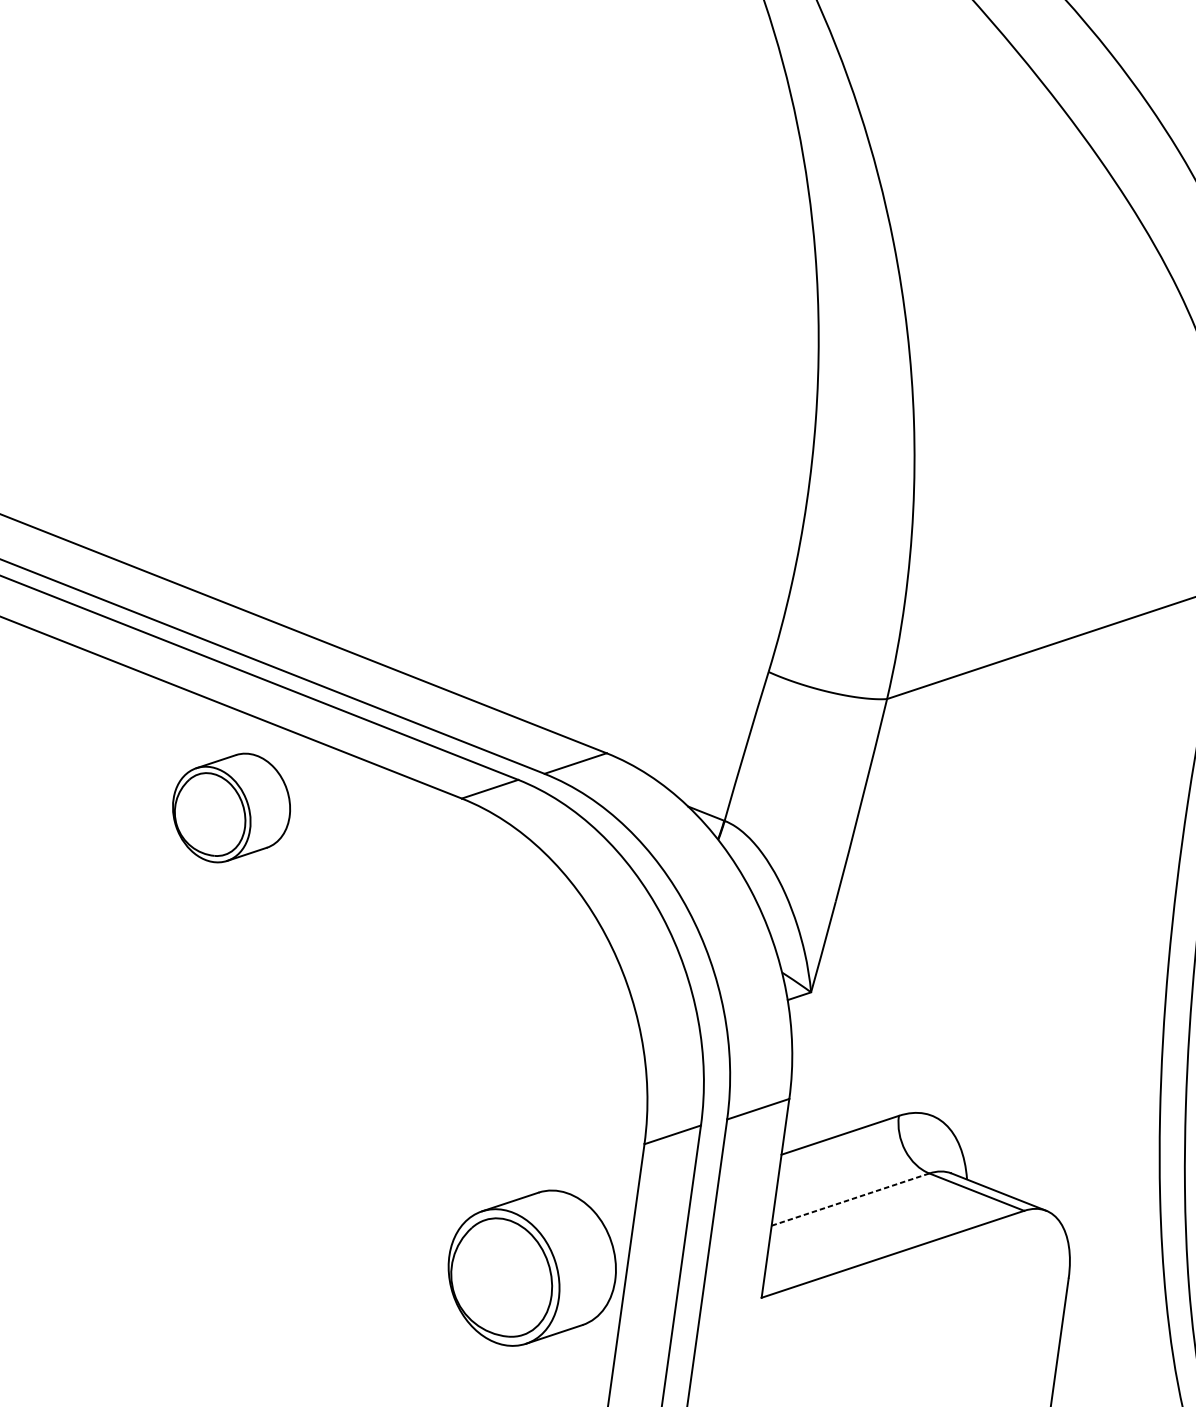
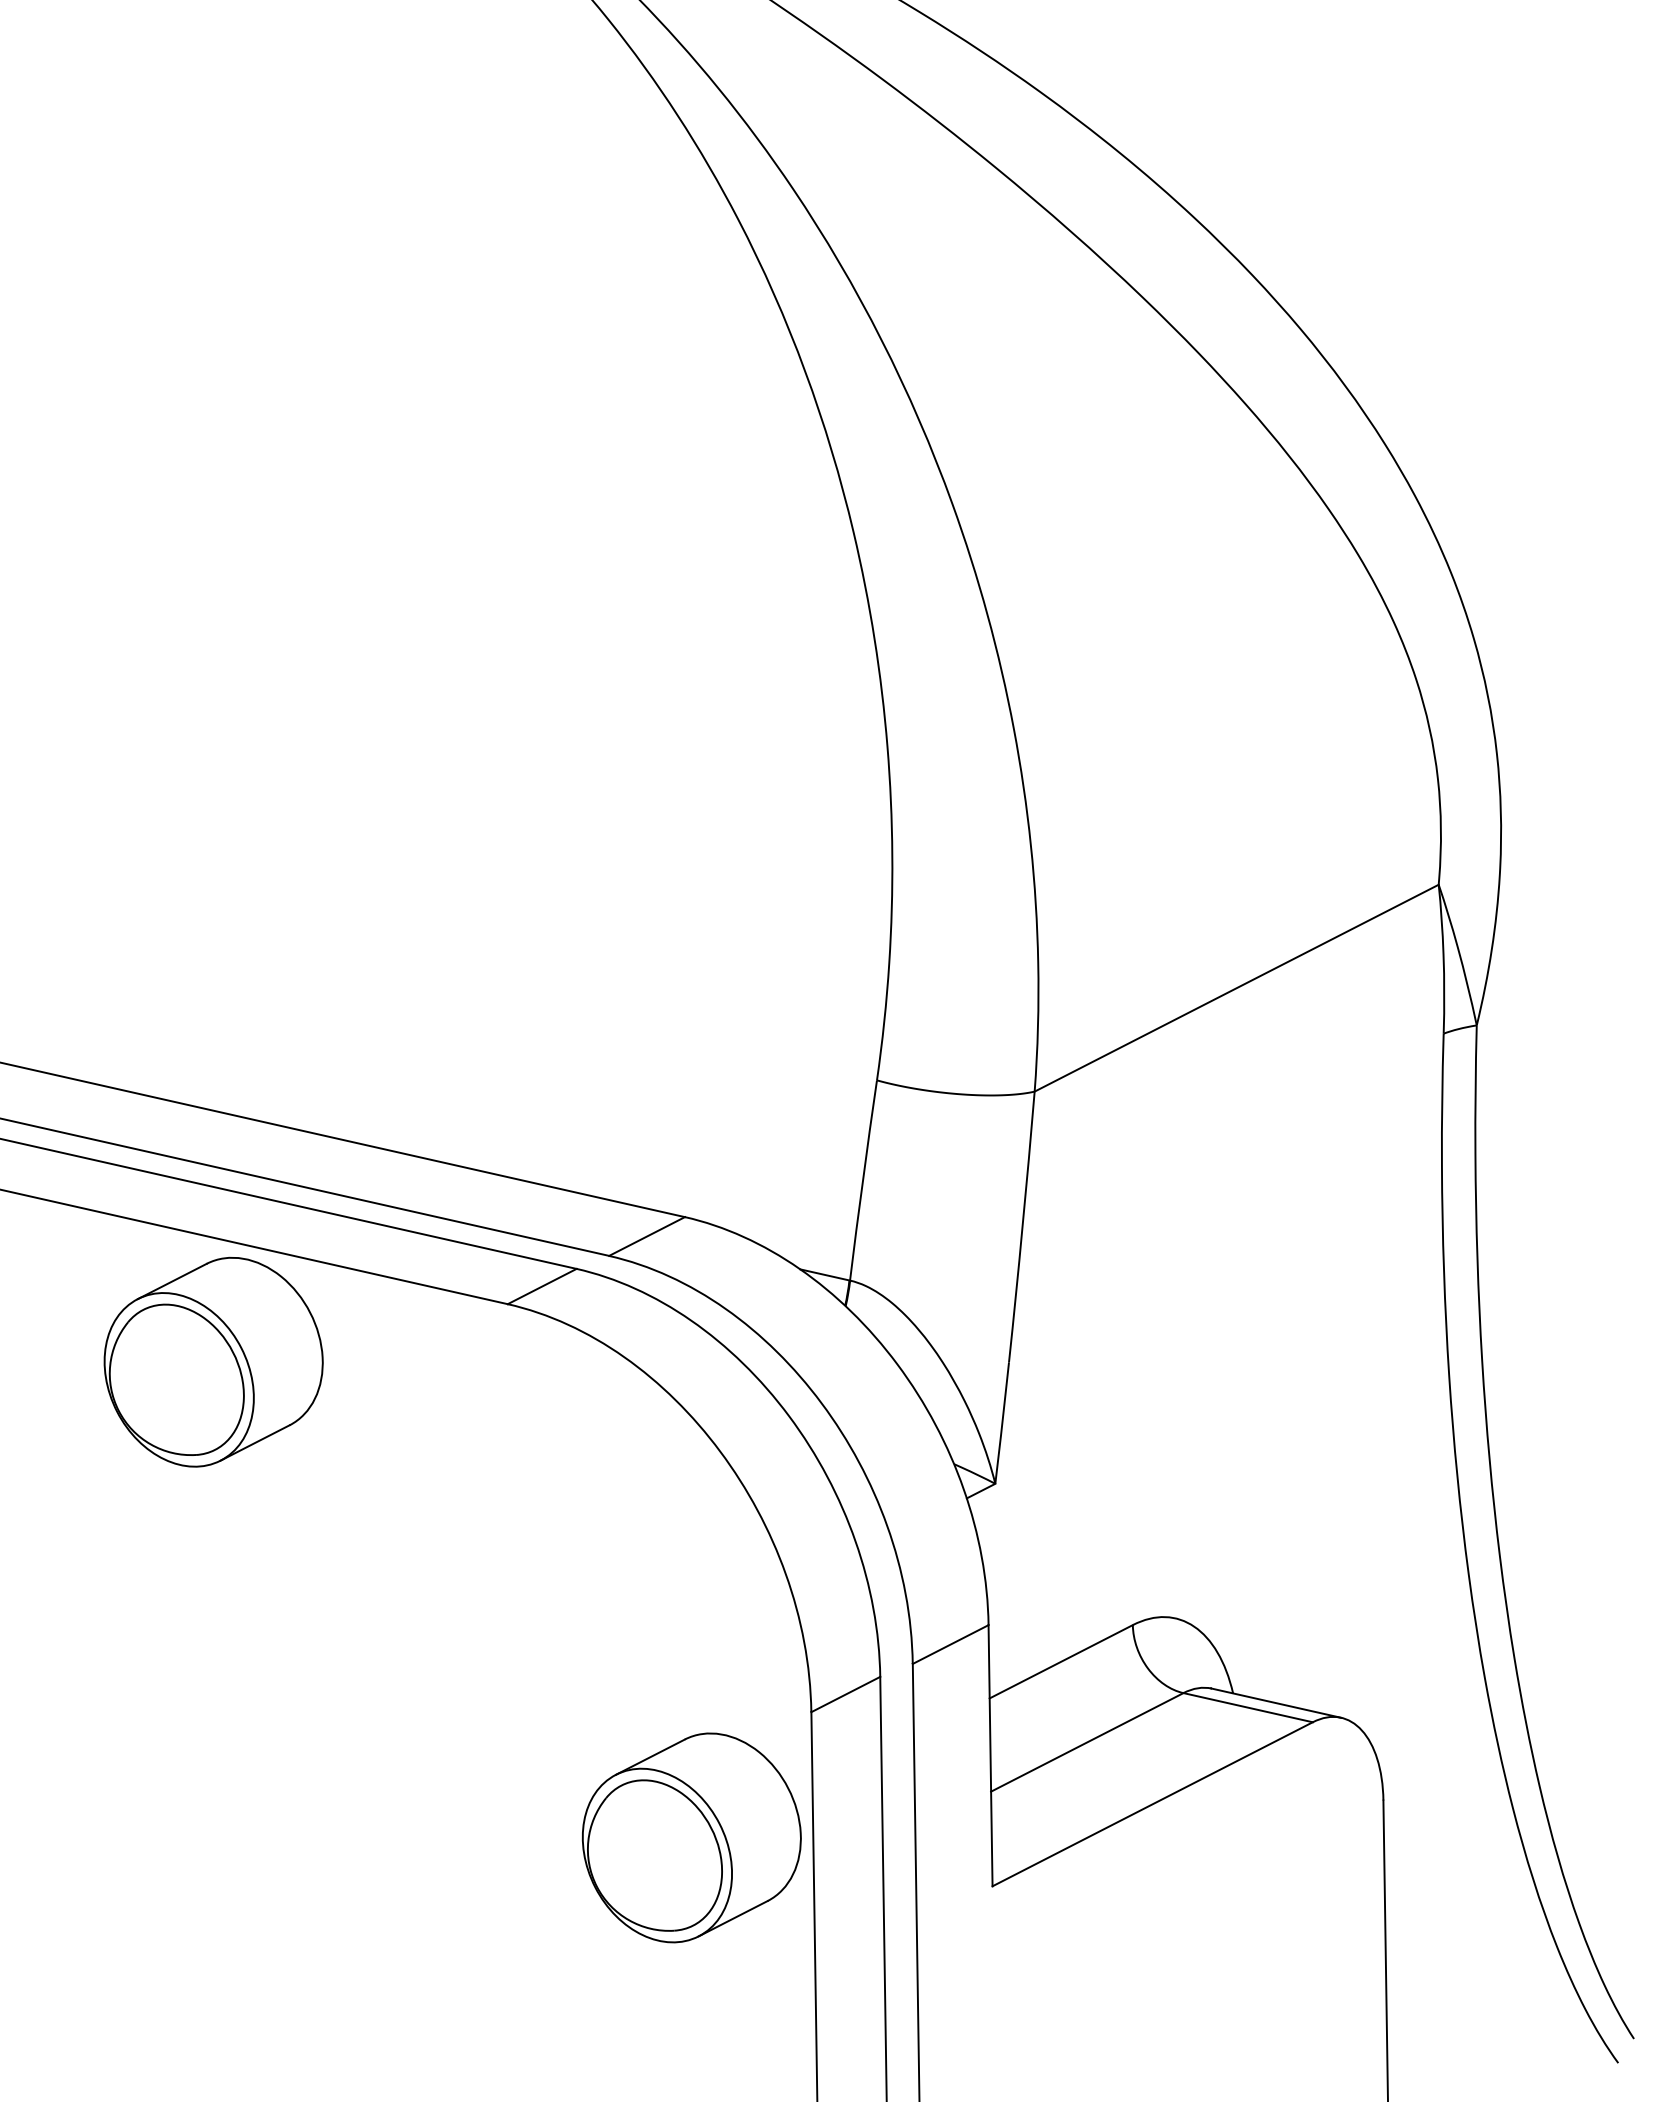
part: (231, 807) -> (213, 1361), size x1.43
line: (850, 1199) -> (1087, 1742), dashed -> solid
part: (532, 1267) -> (691, 1837), moved

